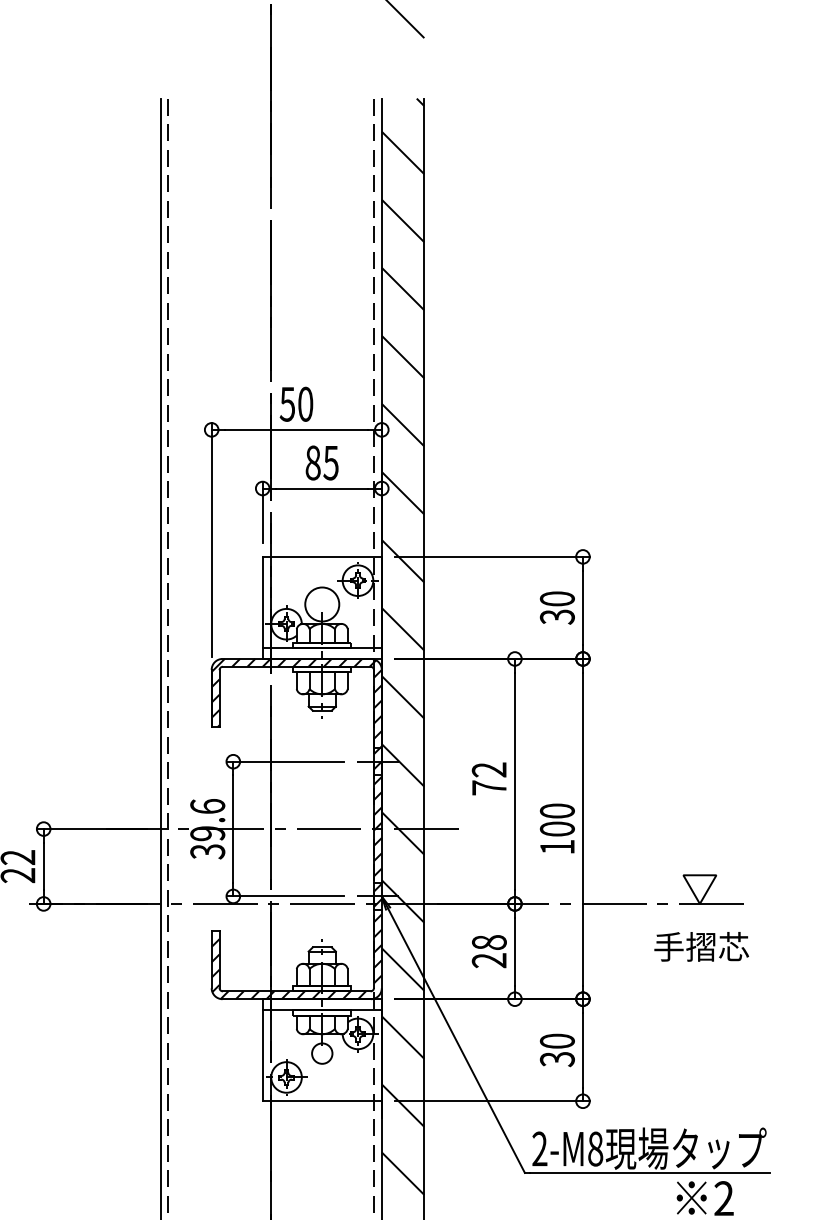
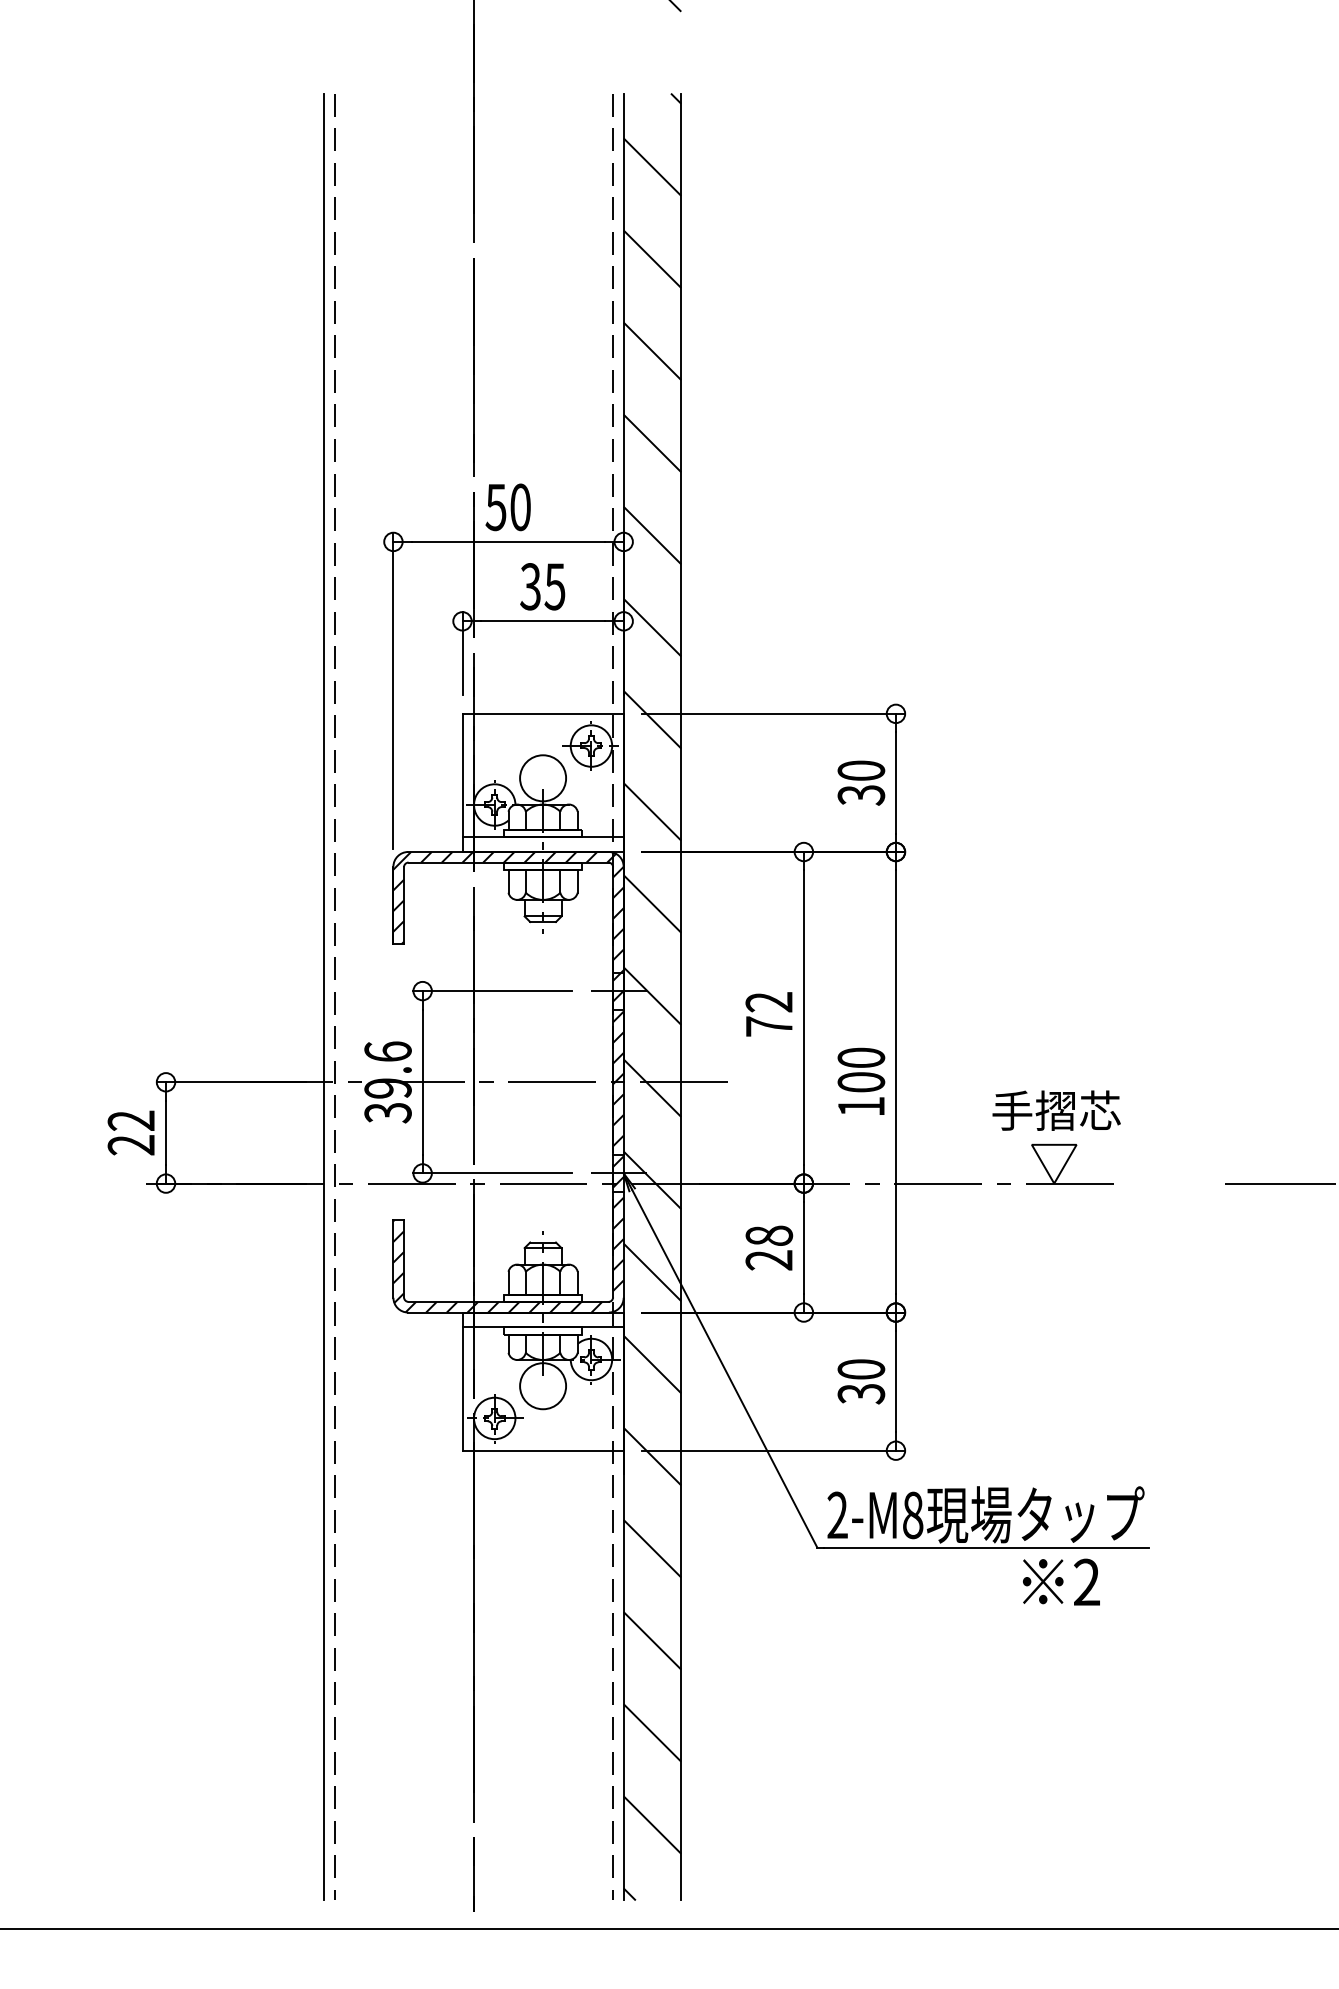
text: (312, 462) -> (530, 586), 85 -> 35
text: (701, 946) -> (1056, 1110), moved
circle: (322, 1053) -> (543, 1386), size x1.67

